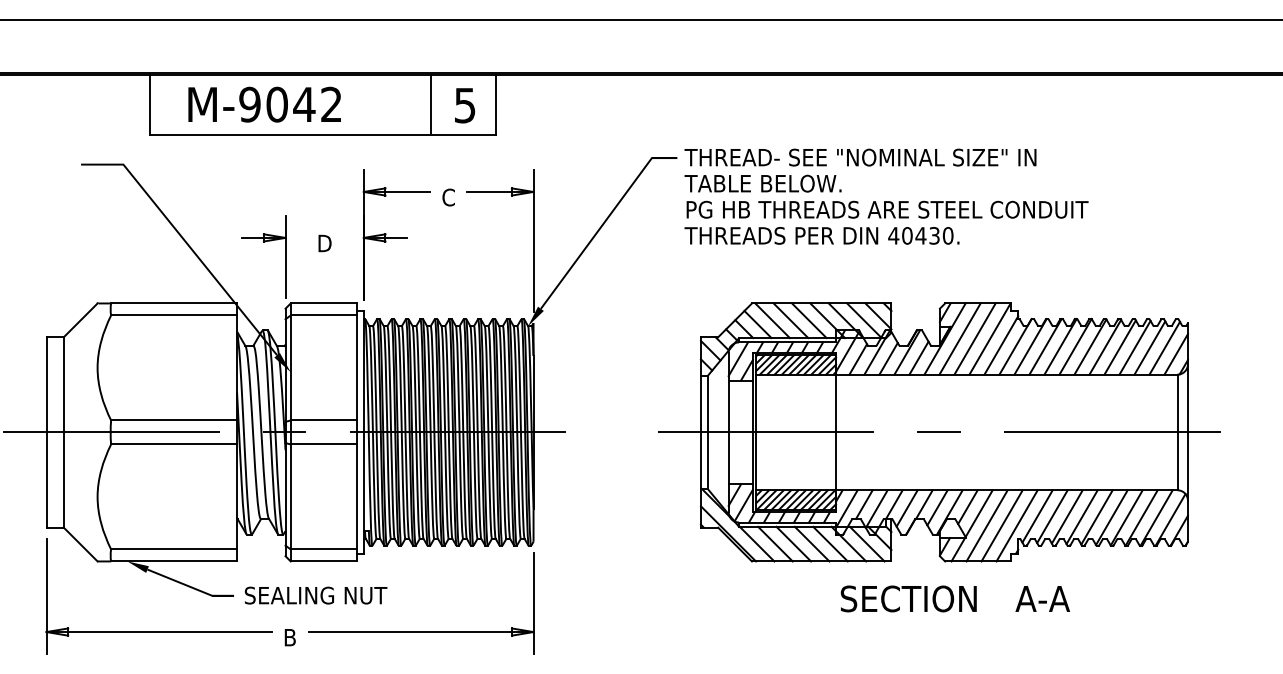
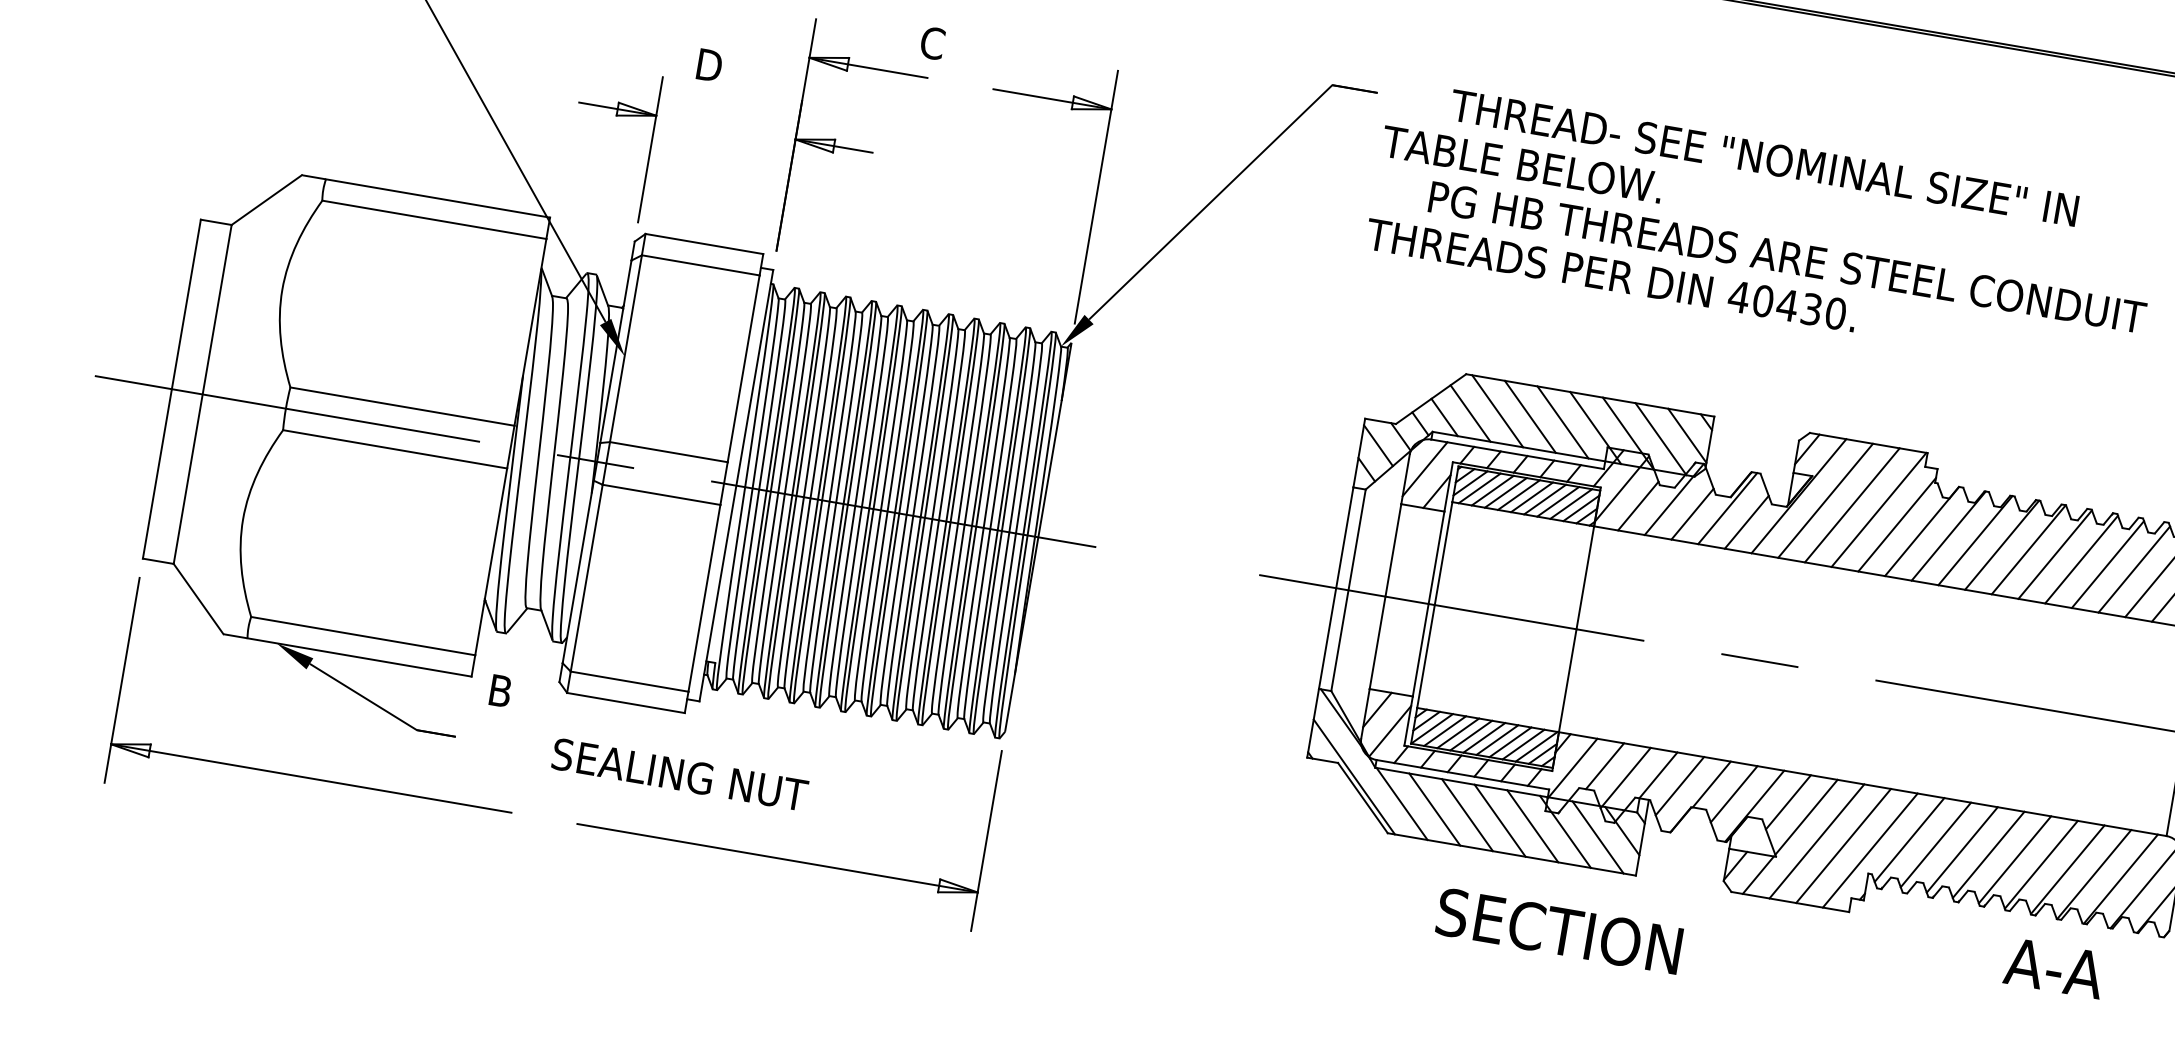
text: (860, 157) -> (1764, 157), moved
text: (448, 197) -> (932, 43), moved
text: (887, 209) -> (1787, 257), moved
text: (324, 243) -> (708, 65), moved
text: (315, 595) -> (679, 774), moved
text: (908, 598) -> (1558, 930), moved
text: (1042, 598) -> (2054, 967), moved
text: (289, 637) -> (499, 690), moved

